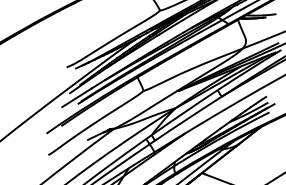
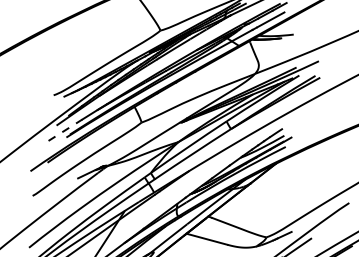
line: (77, 98) -> (65, 130), solid -> dashed

